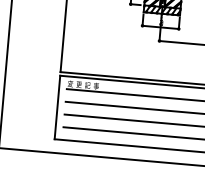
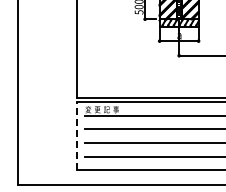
line: (57, 106) -> (76, 135), solid -> dashed

